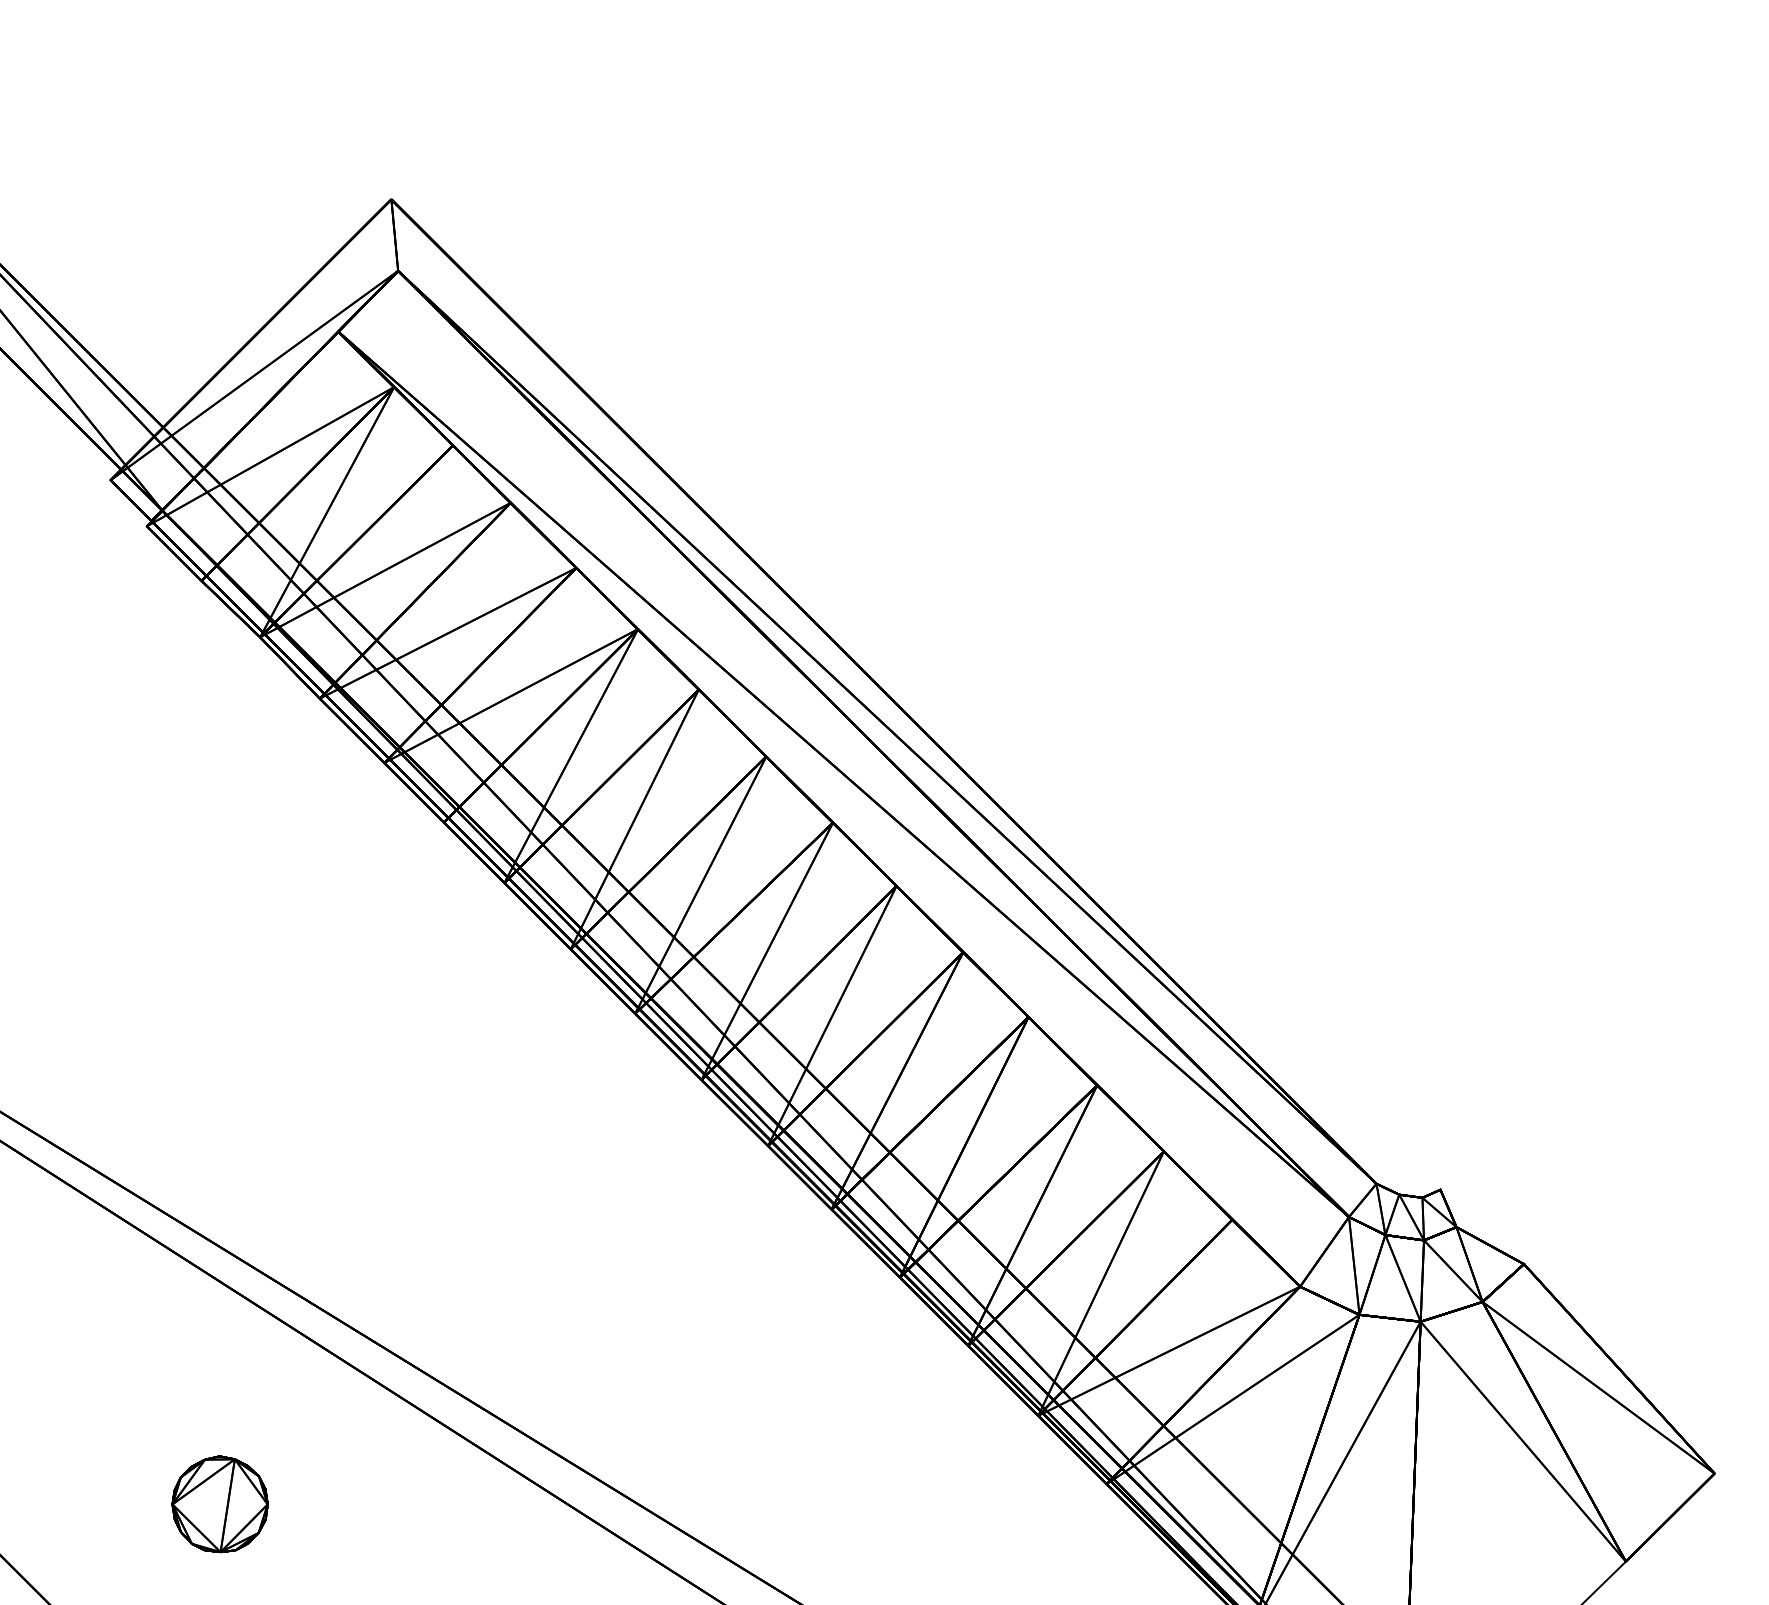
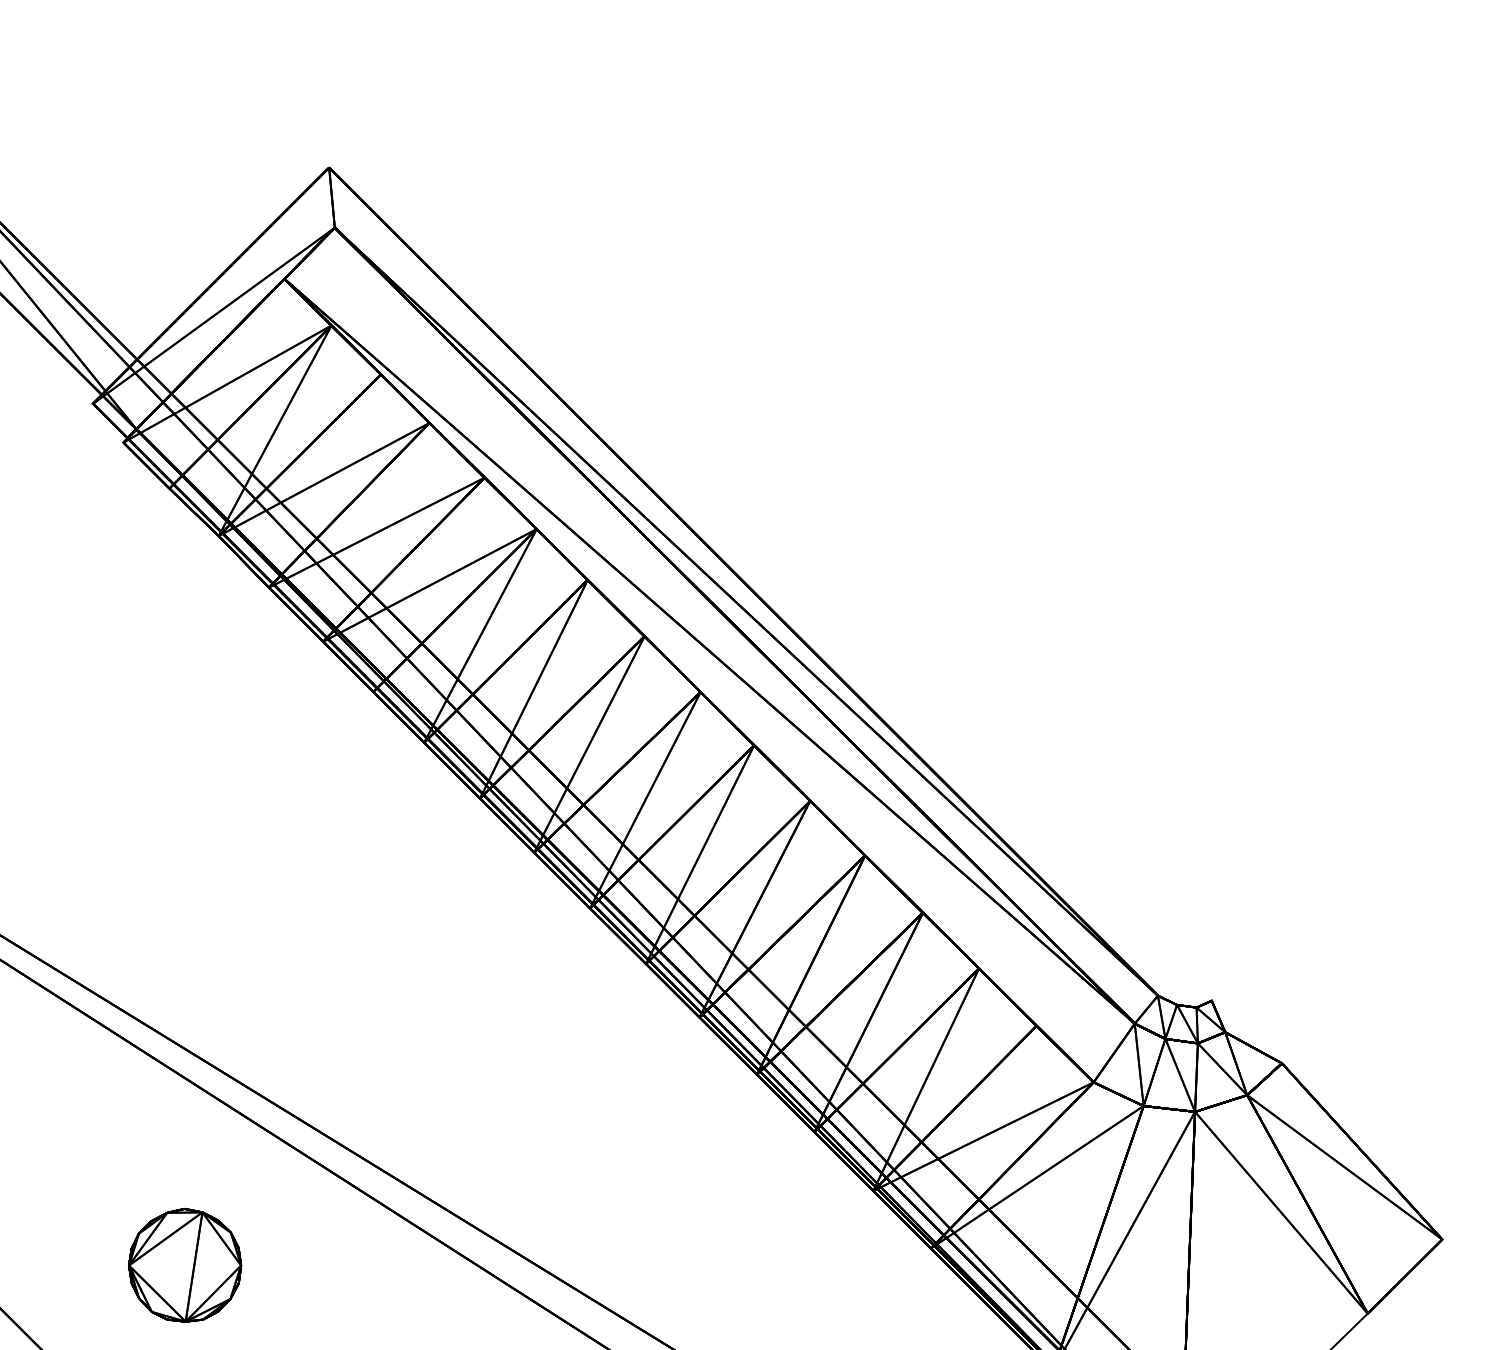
part: (219, 1504) -> (184, 1265), size x1.4

